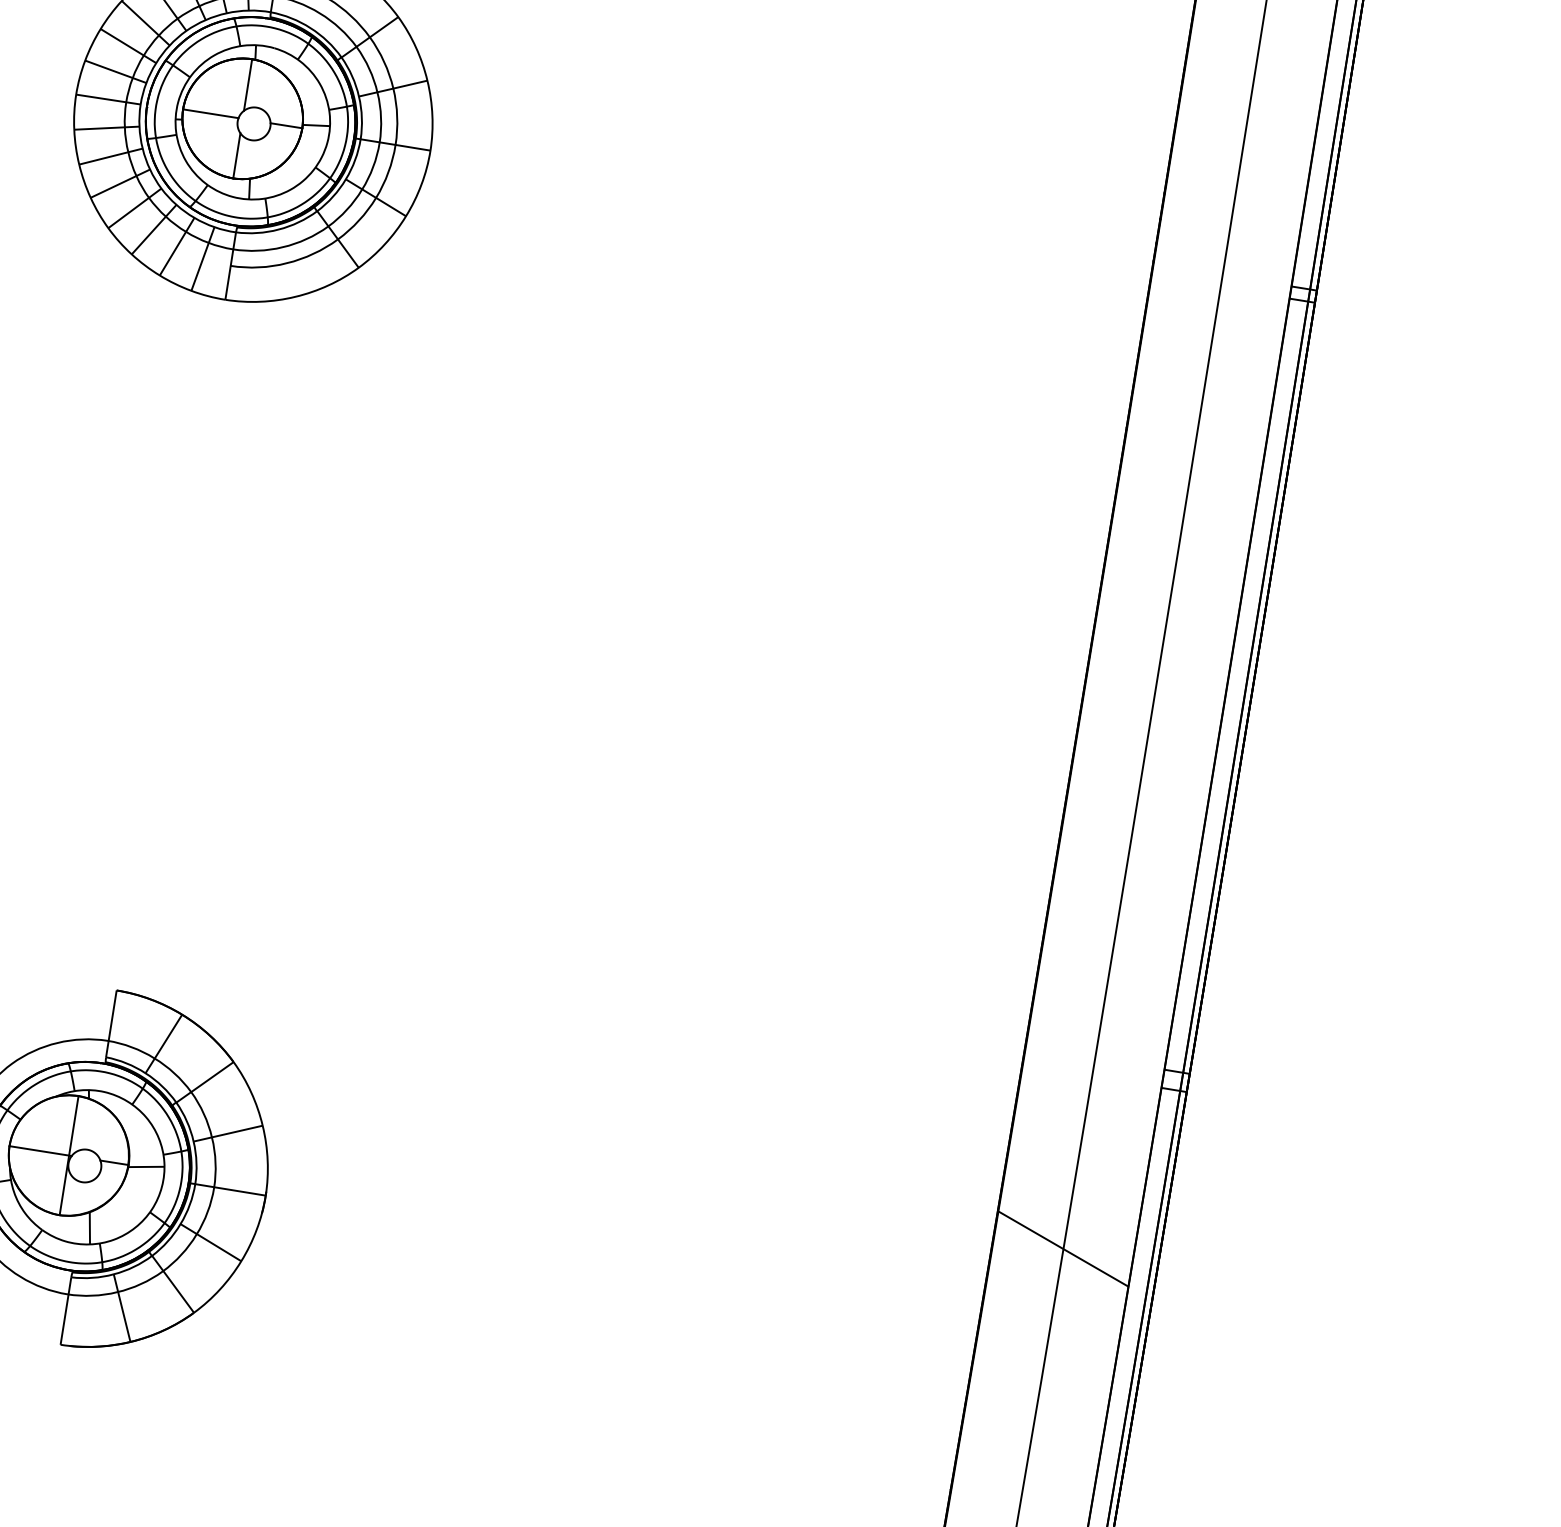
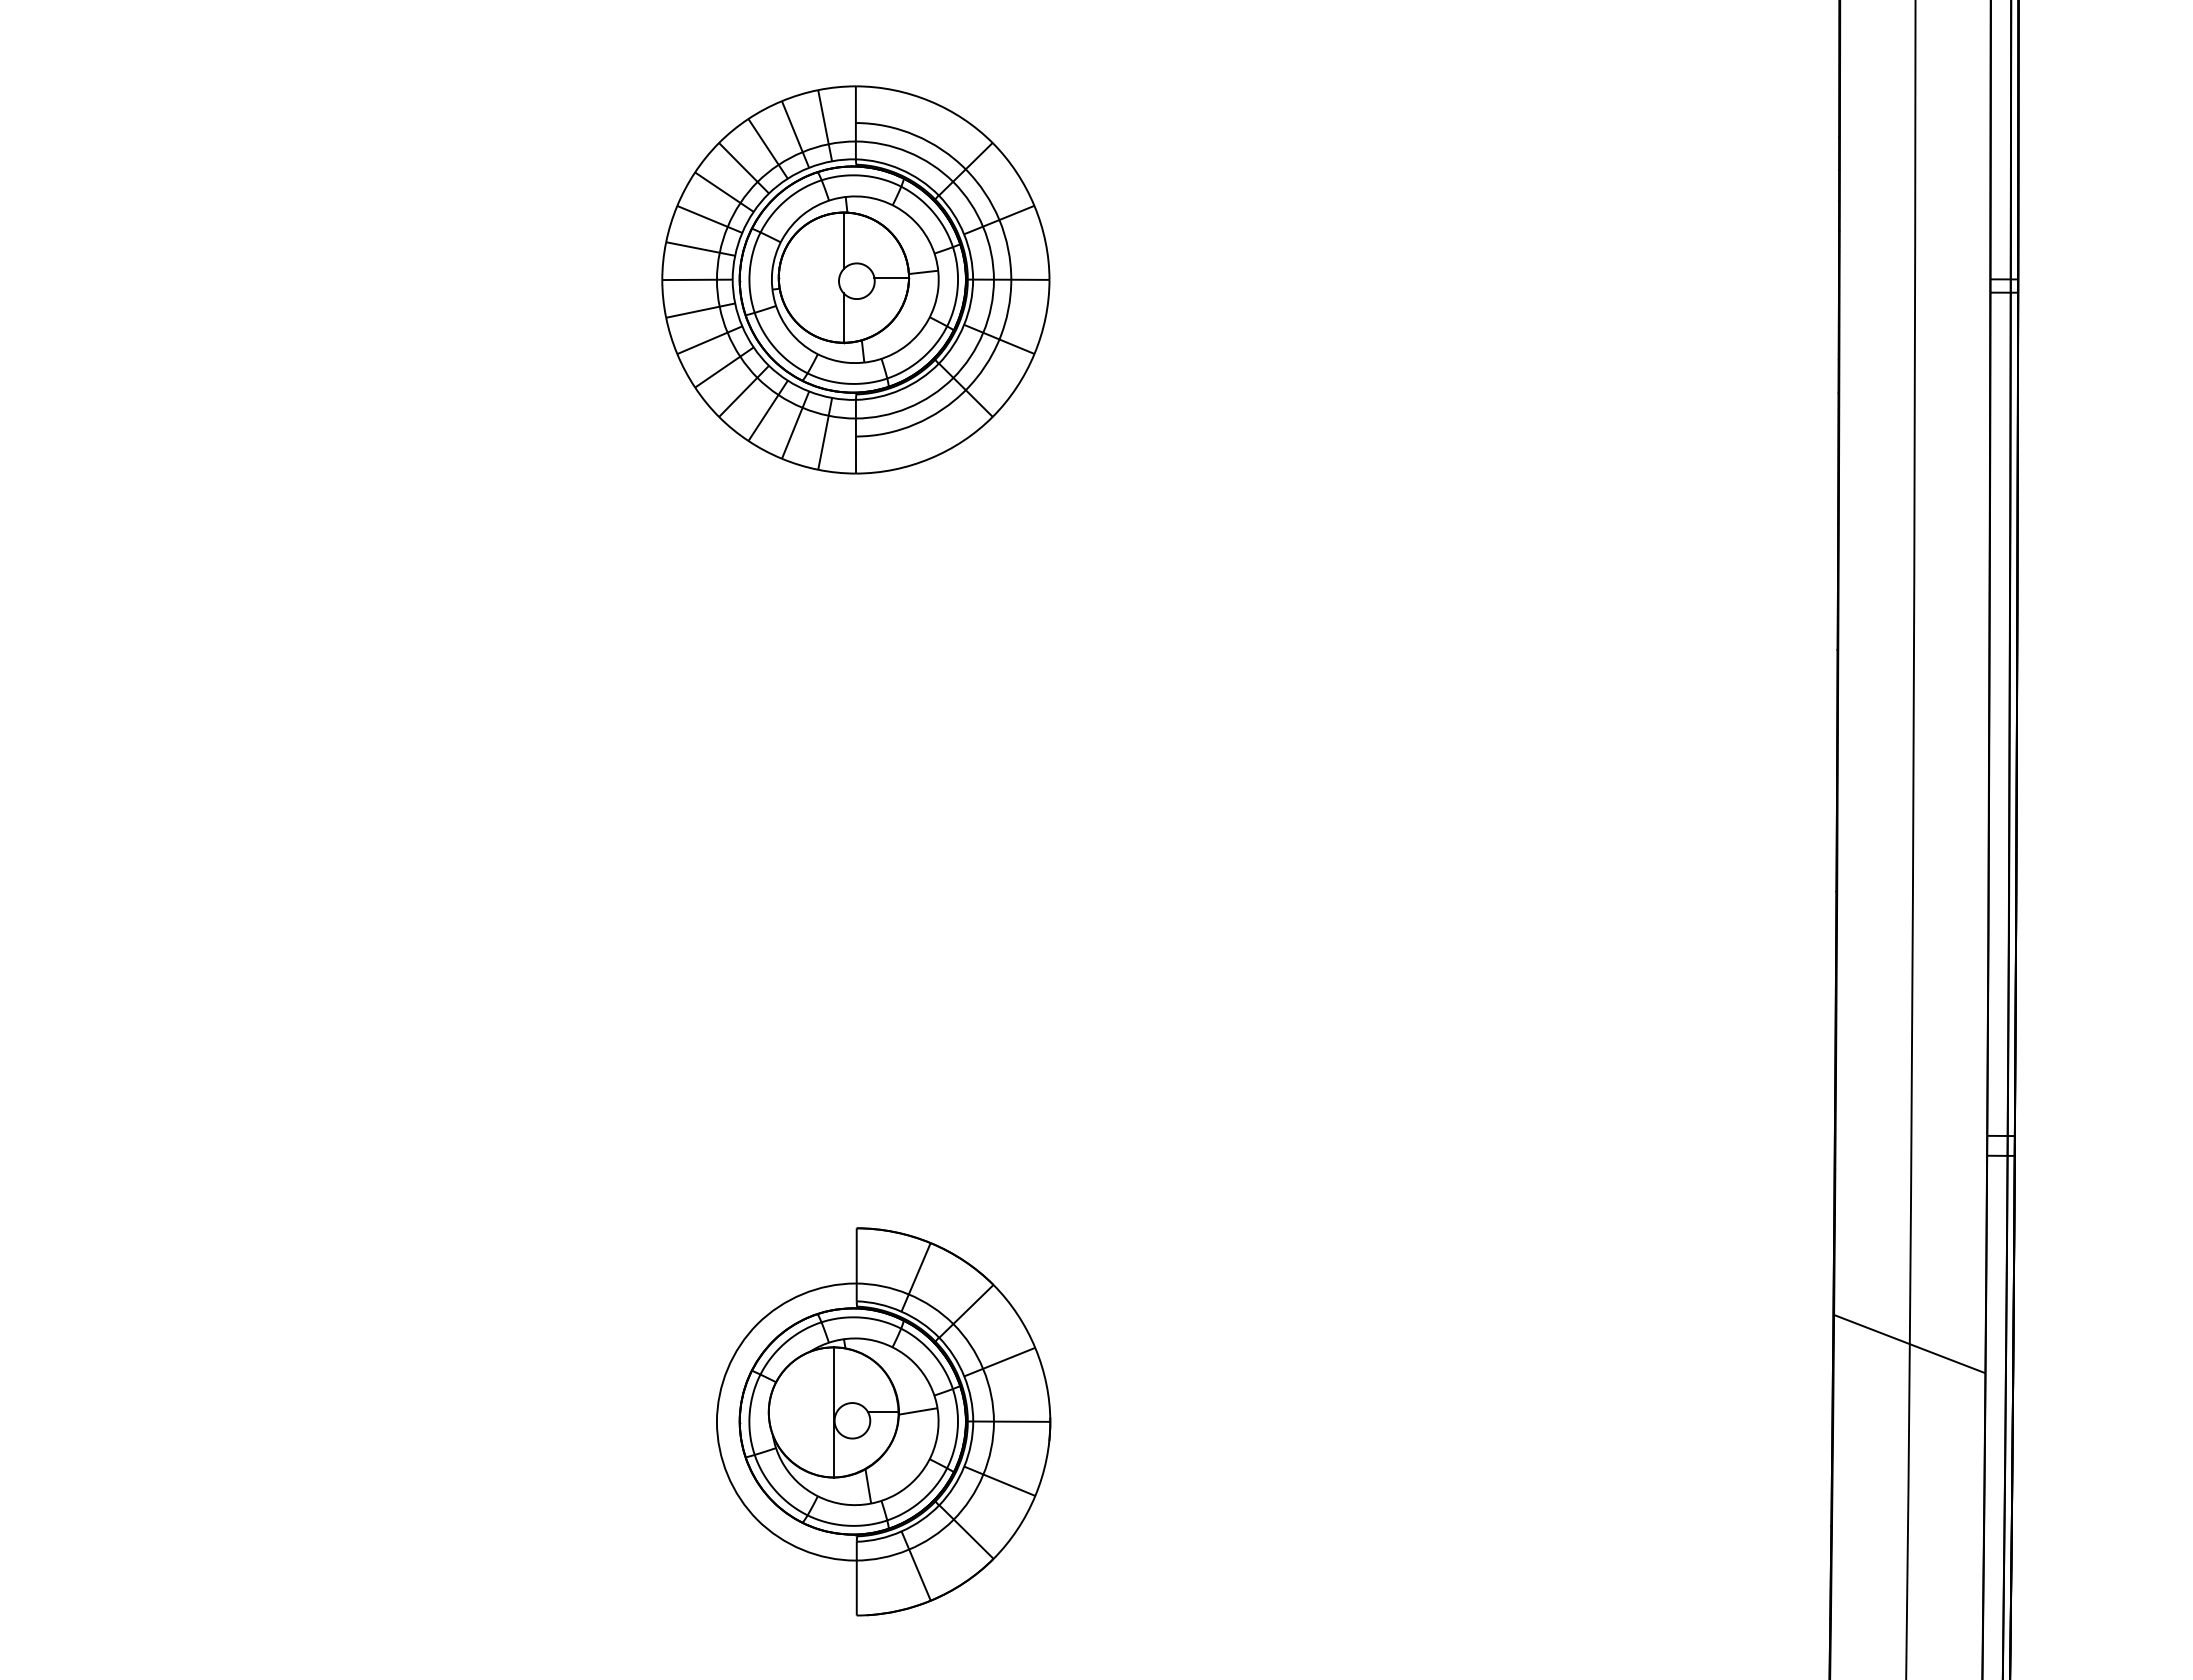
line: (210, 113) -> (808, 277), removed
line: (40, 1151) -> (802, 1412), removed

